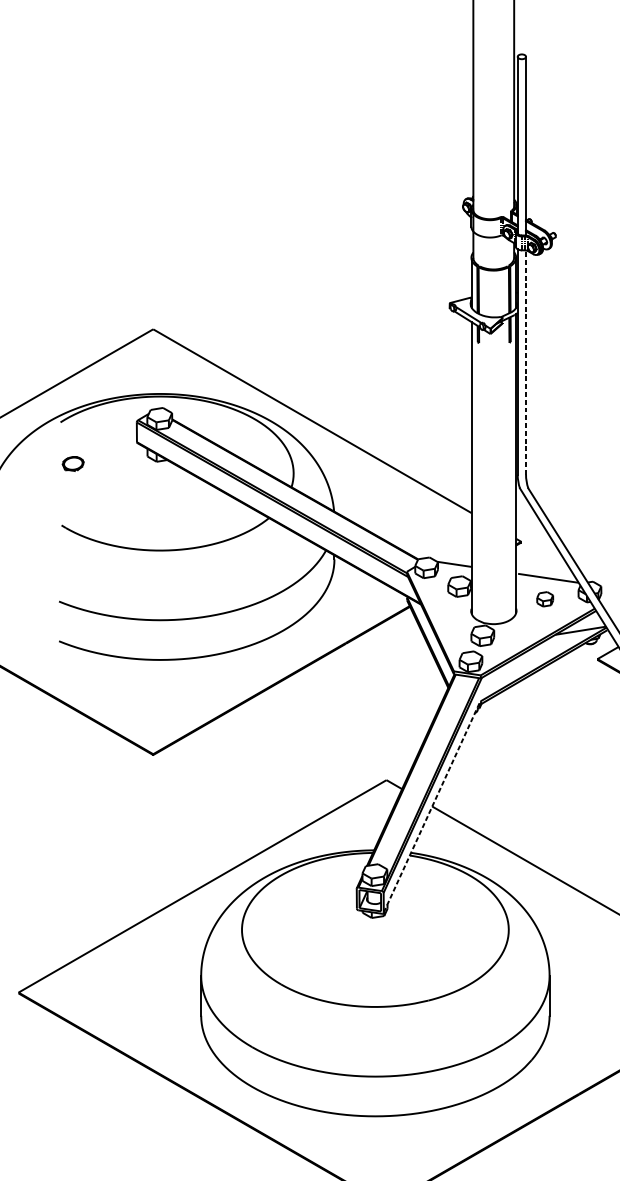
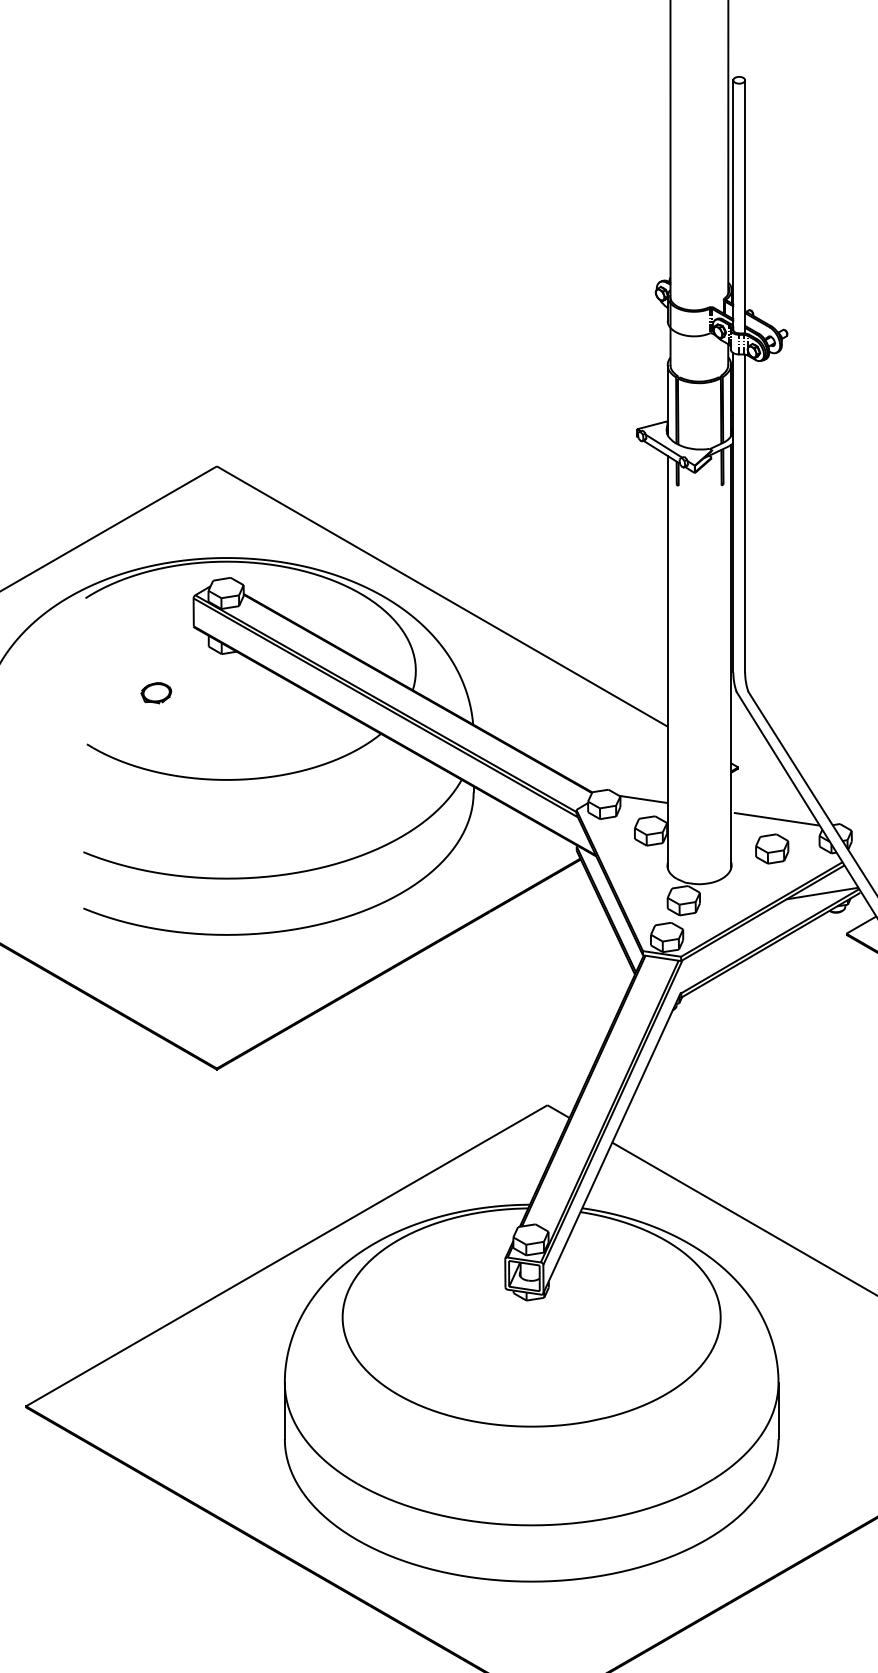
line: (526, 362) -> (745, 513), dashed -> solid
part: (73, 464) -> (156, 693), moved
part: (545, 598) -> (772, 848), size x1.43
line: (432, 807) -> (612, 1143), dashed -> solid

